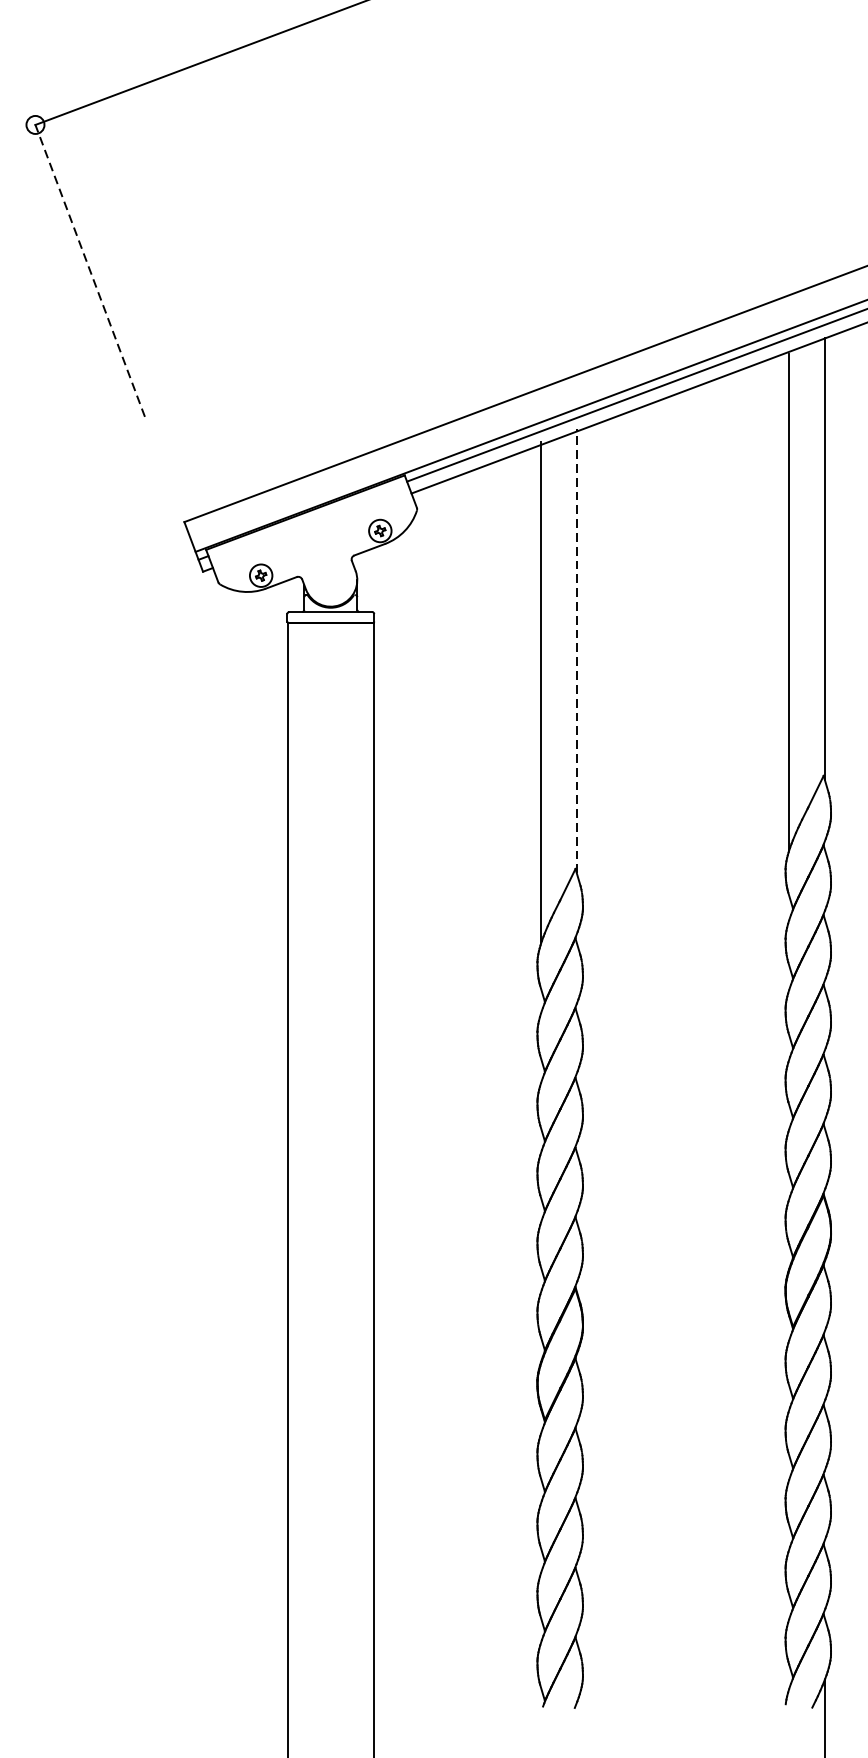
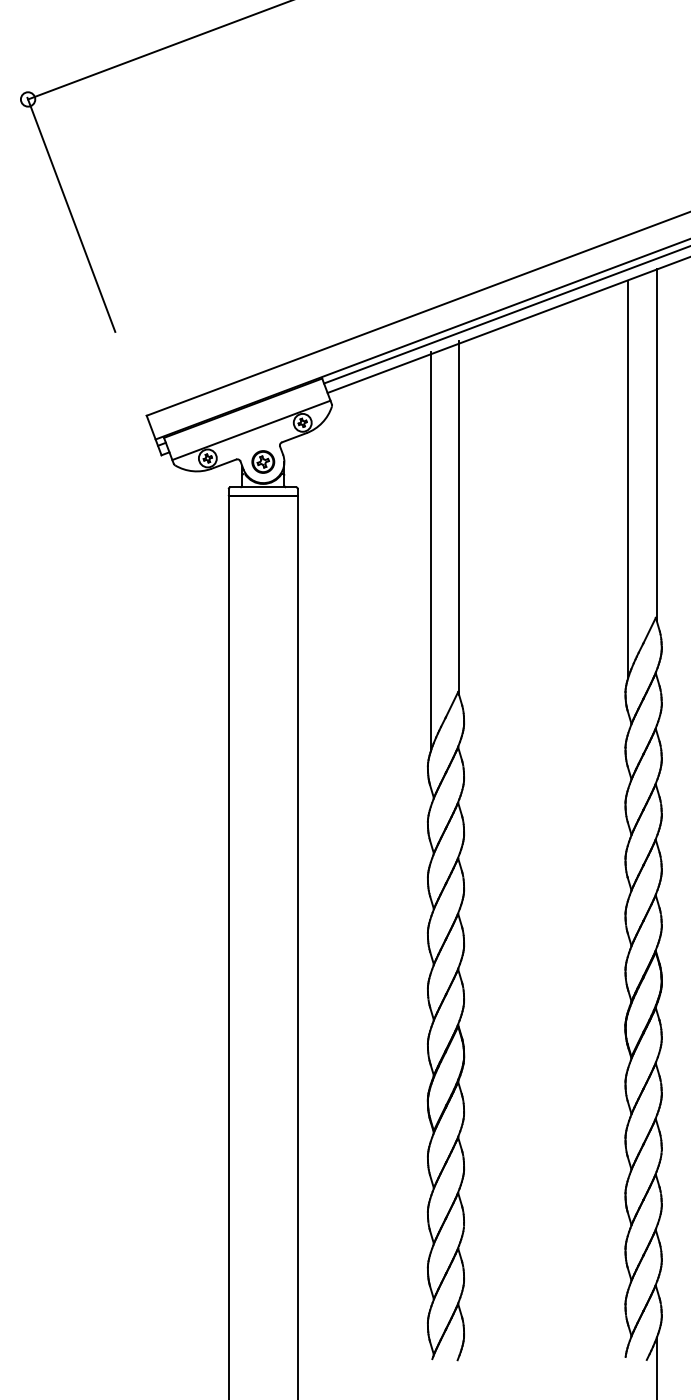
line: (89, 269) -> (71, 214), dashed -> solid
line: (315, 540) -> (251, 430), added
part: (331, 579) -> (263, 461), added
line: (577, 651) -> (459, 518), dashed -> solid

